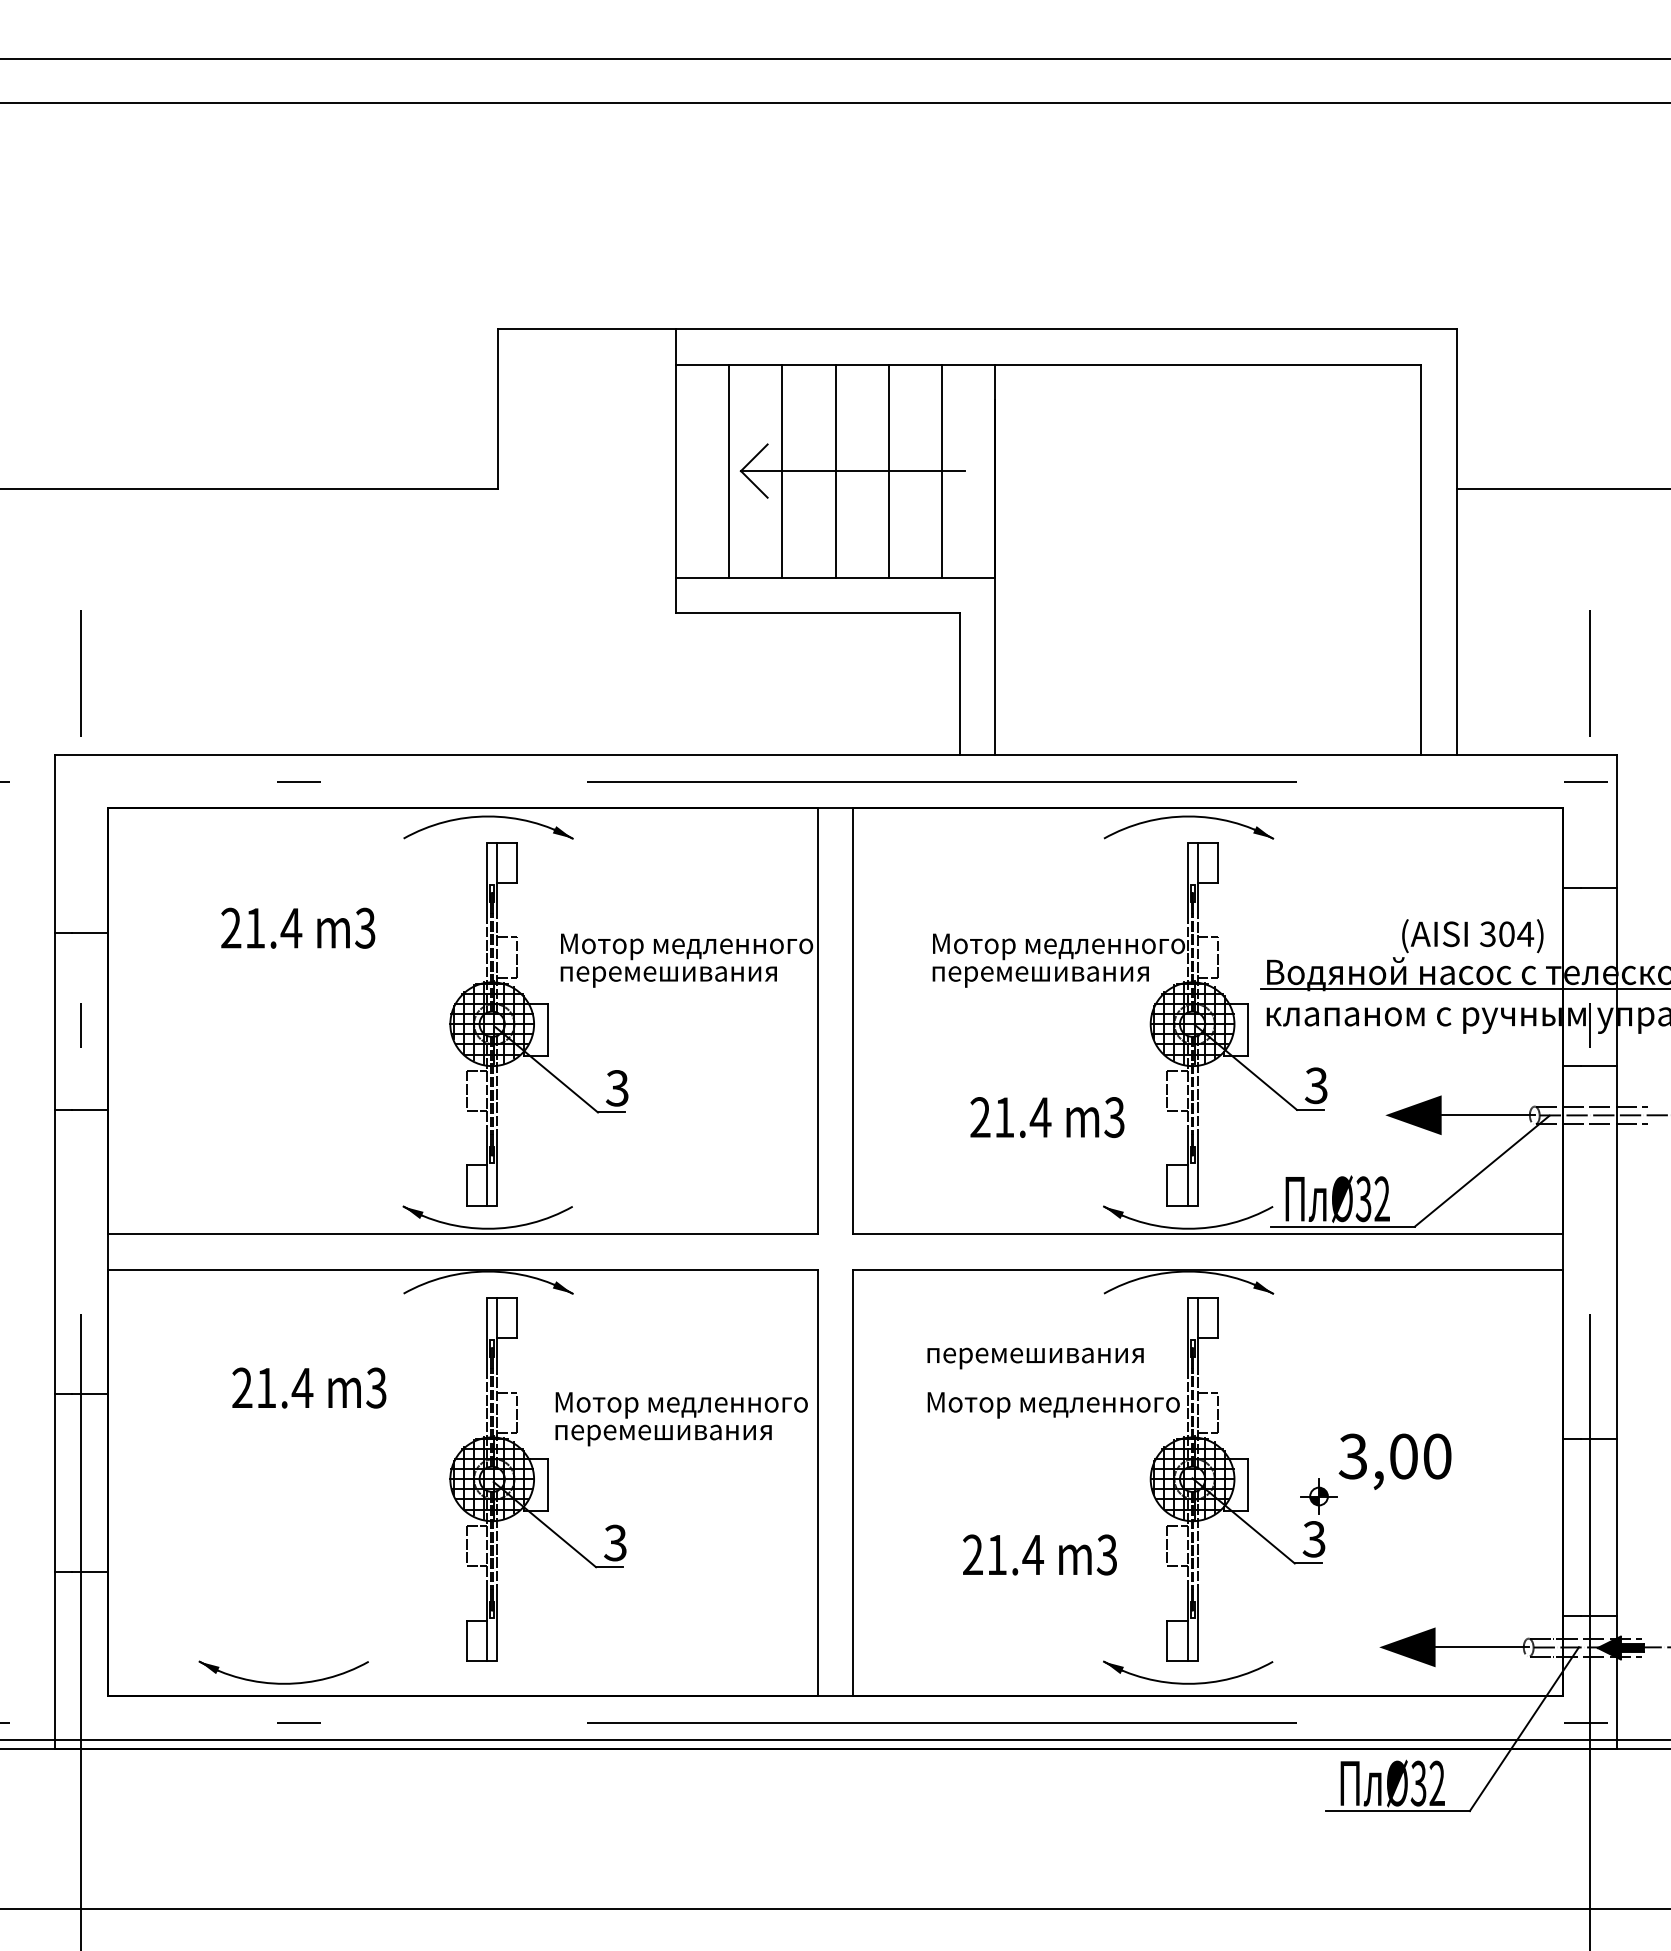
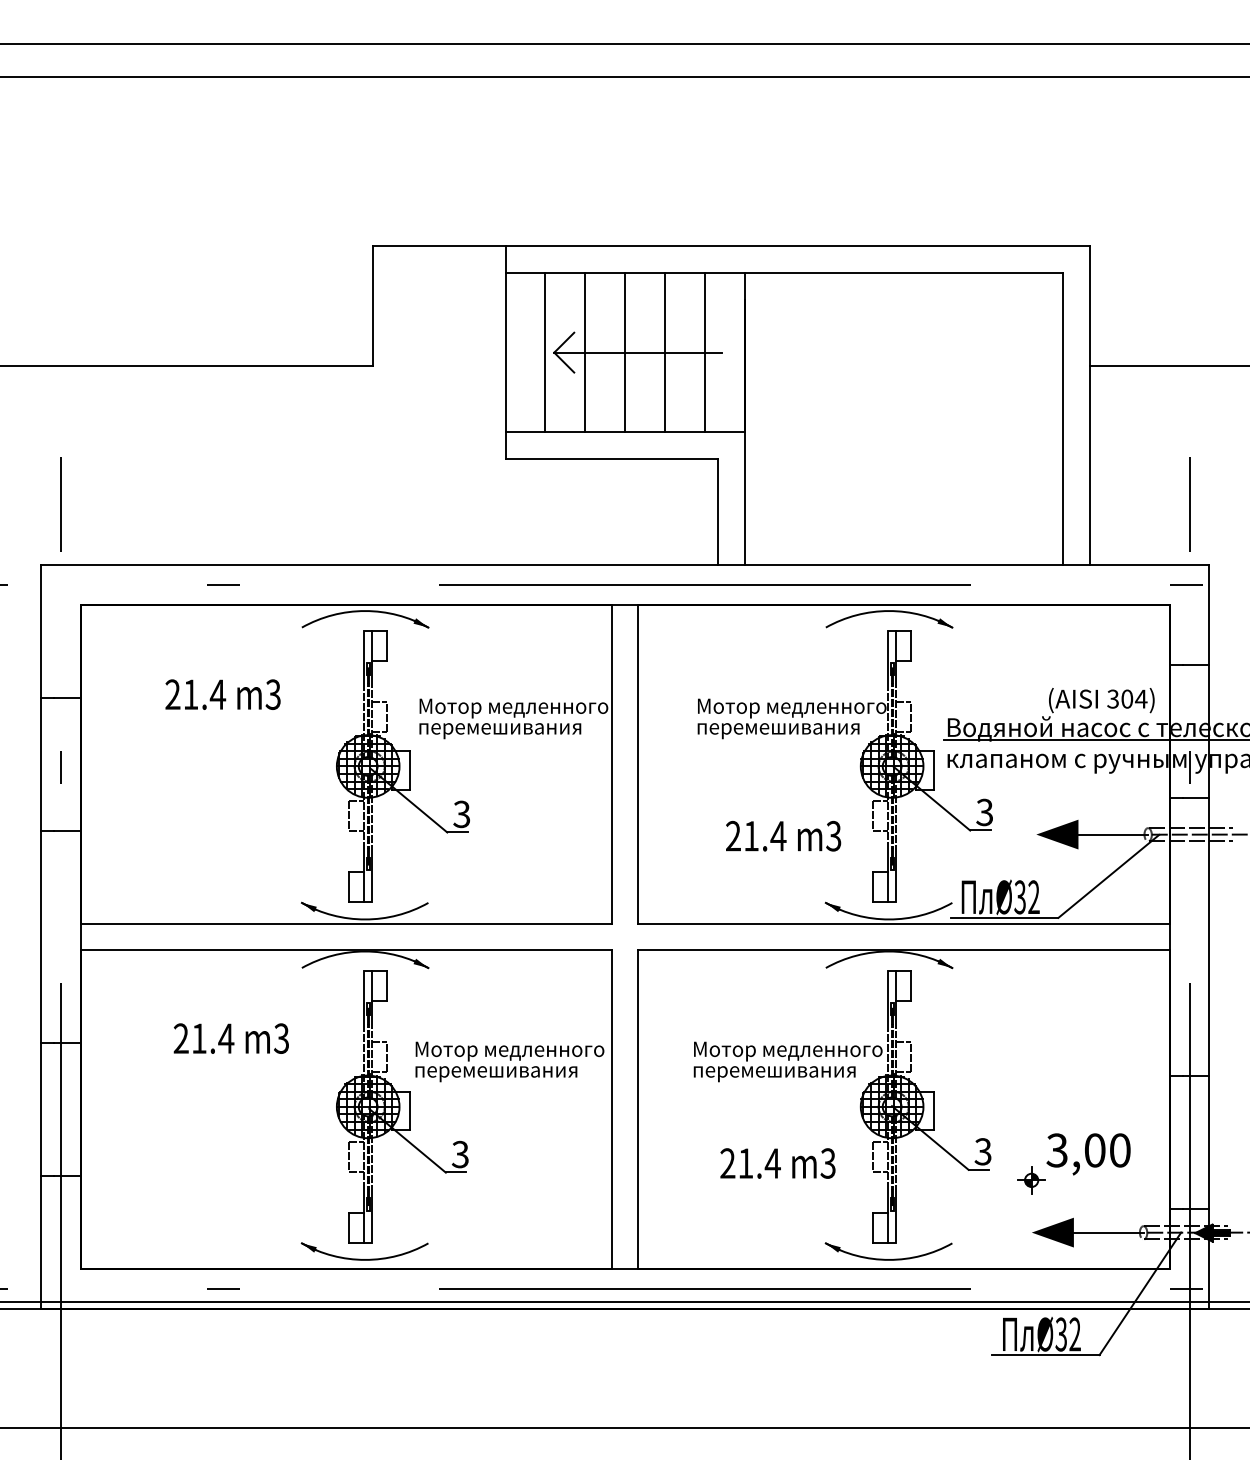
text: (1035, 1358) -> (774, 1074), moved
part: (1375, 1473) -> (1073, 1163), moved
part: (283, 1682) -> (364, 1258), moved

